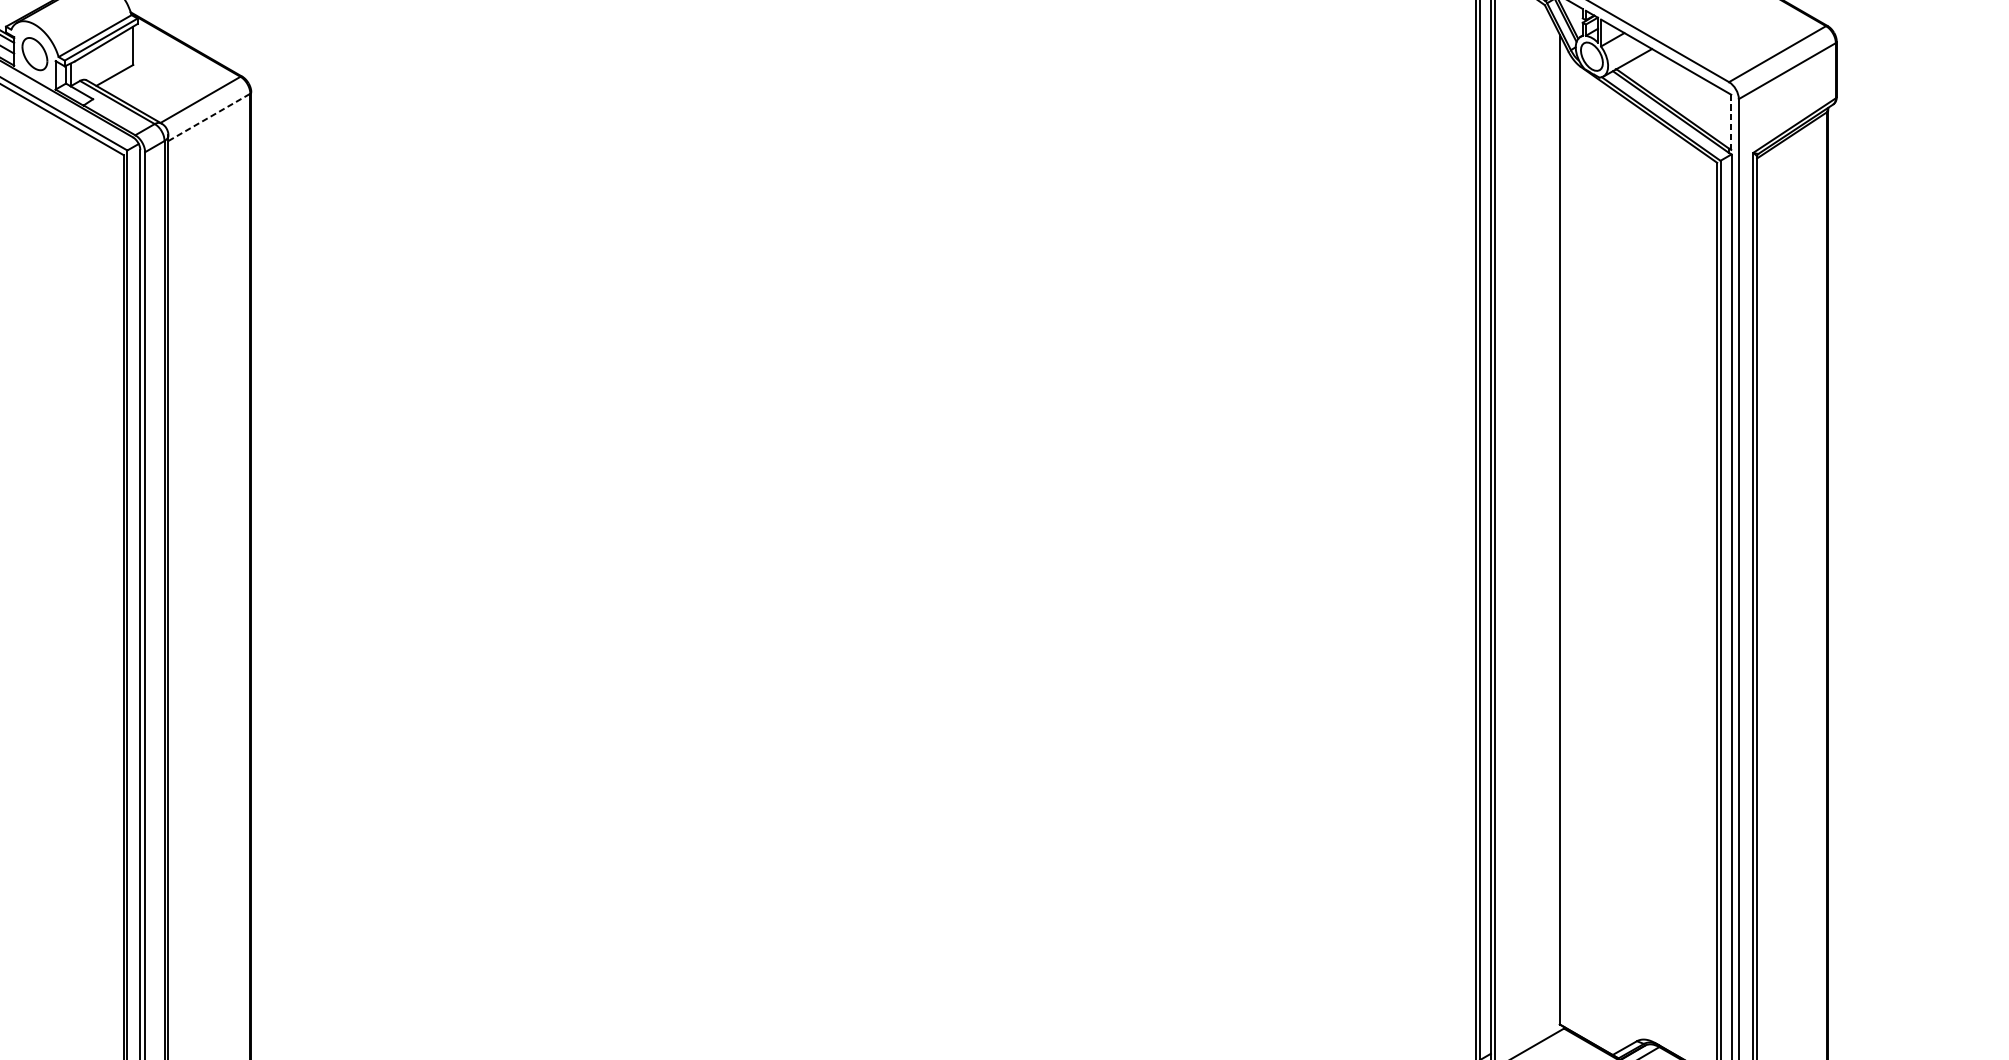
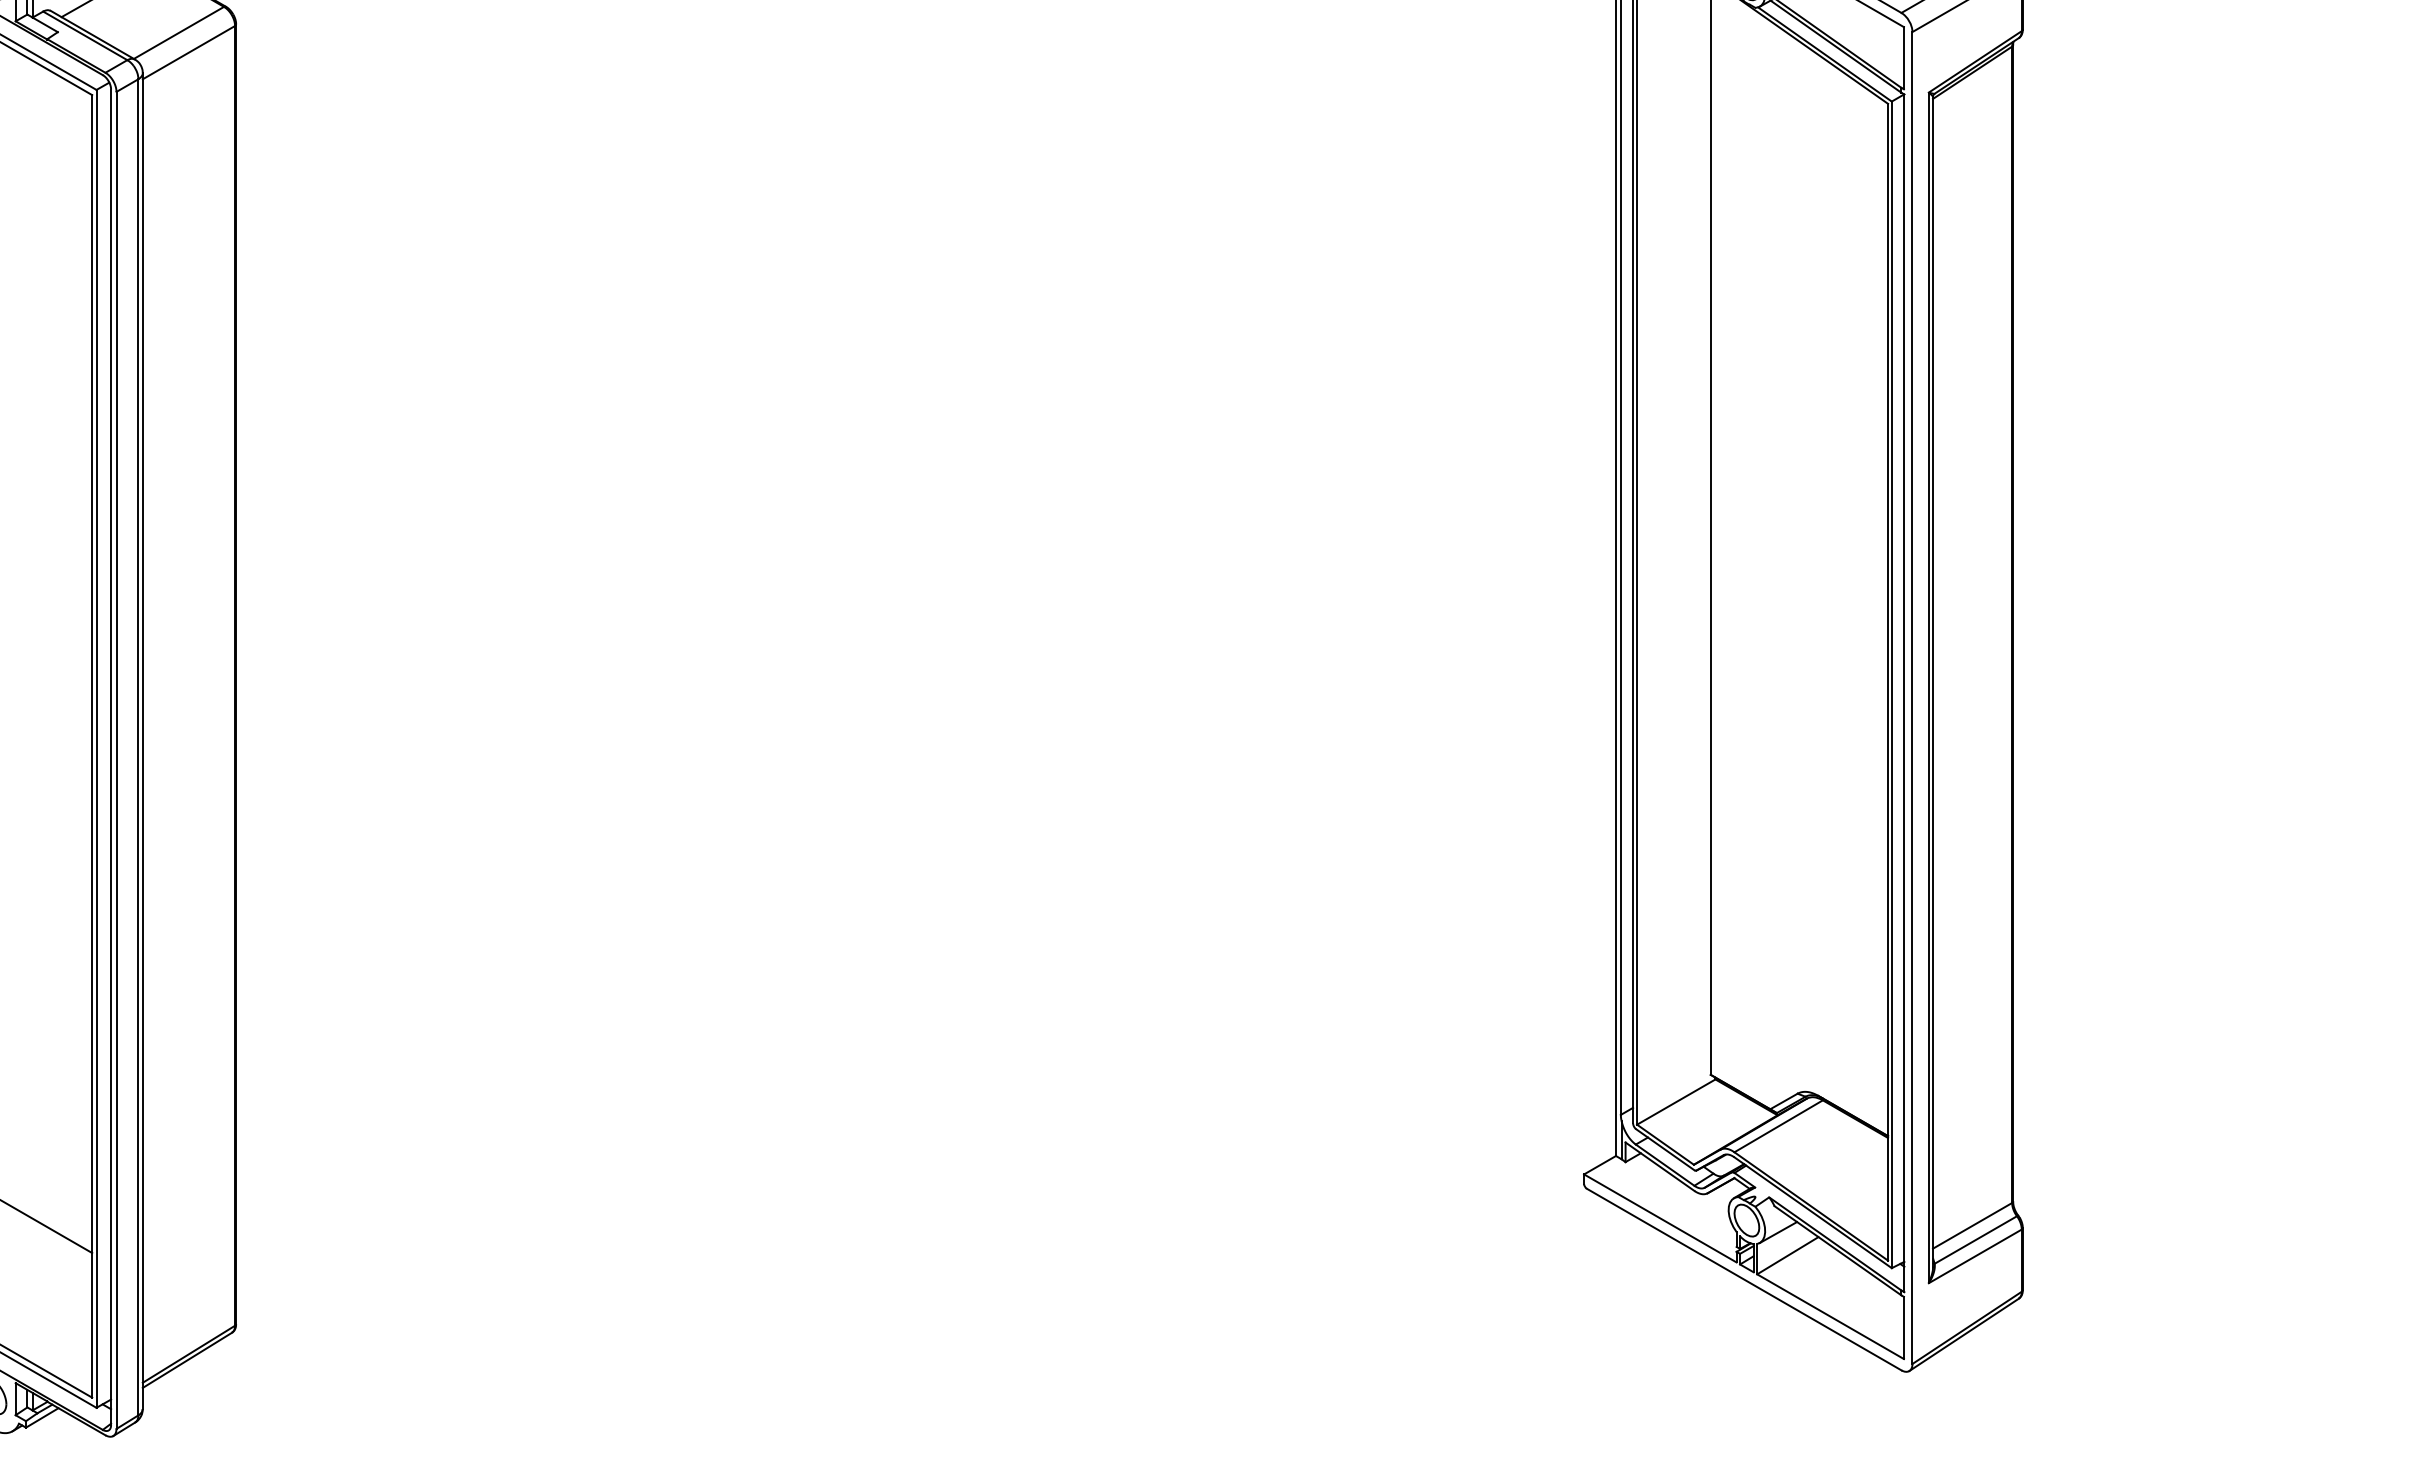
line: (209, 117) -> (189, 52), dashed -> solid
line: (1730, 122) -> (1903, 58), dashed -> solid

